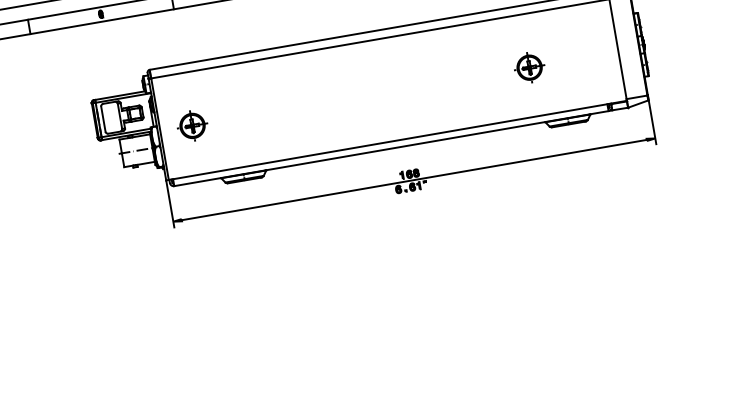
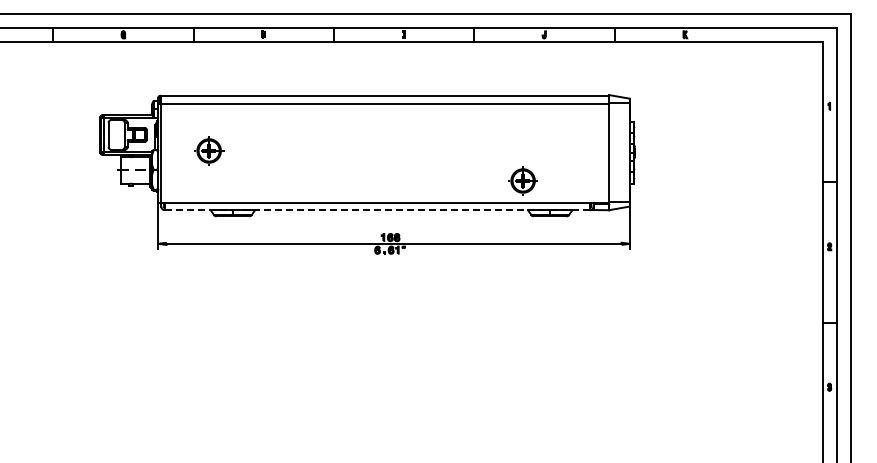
part: (528, 67) -> (522, 180), moved
part: (192, 125) -> (209, 150), moved
line: (391, 148) -> (377, 210), solid -> dashed

